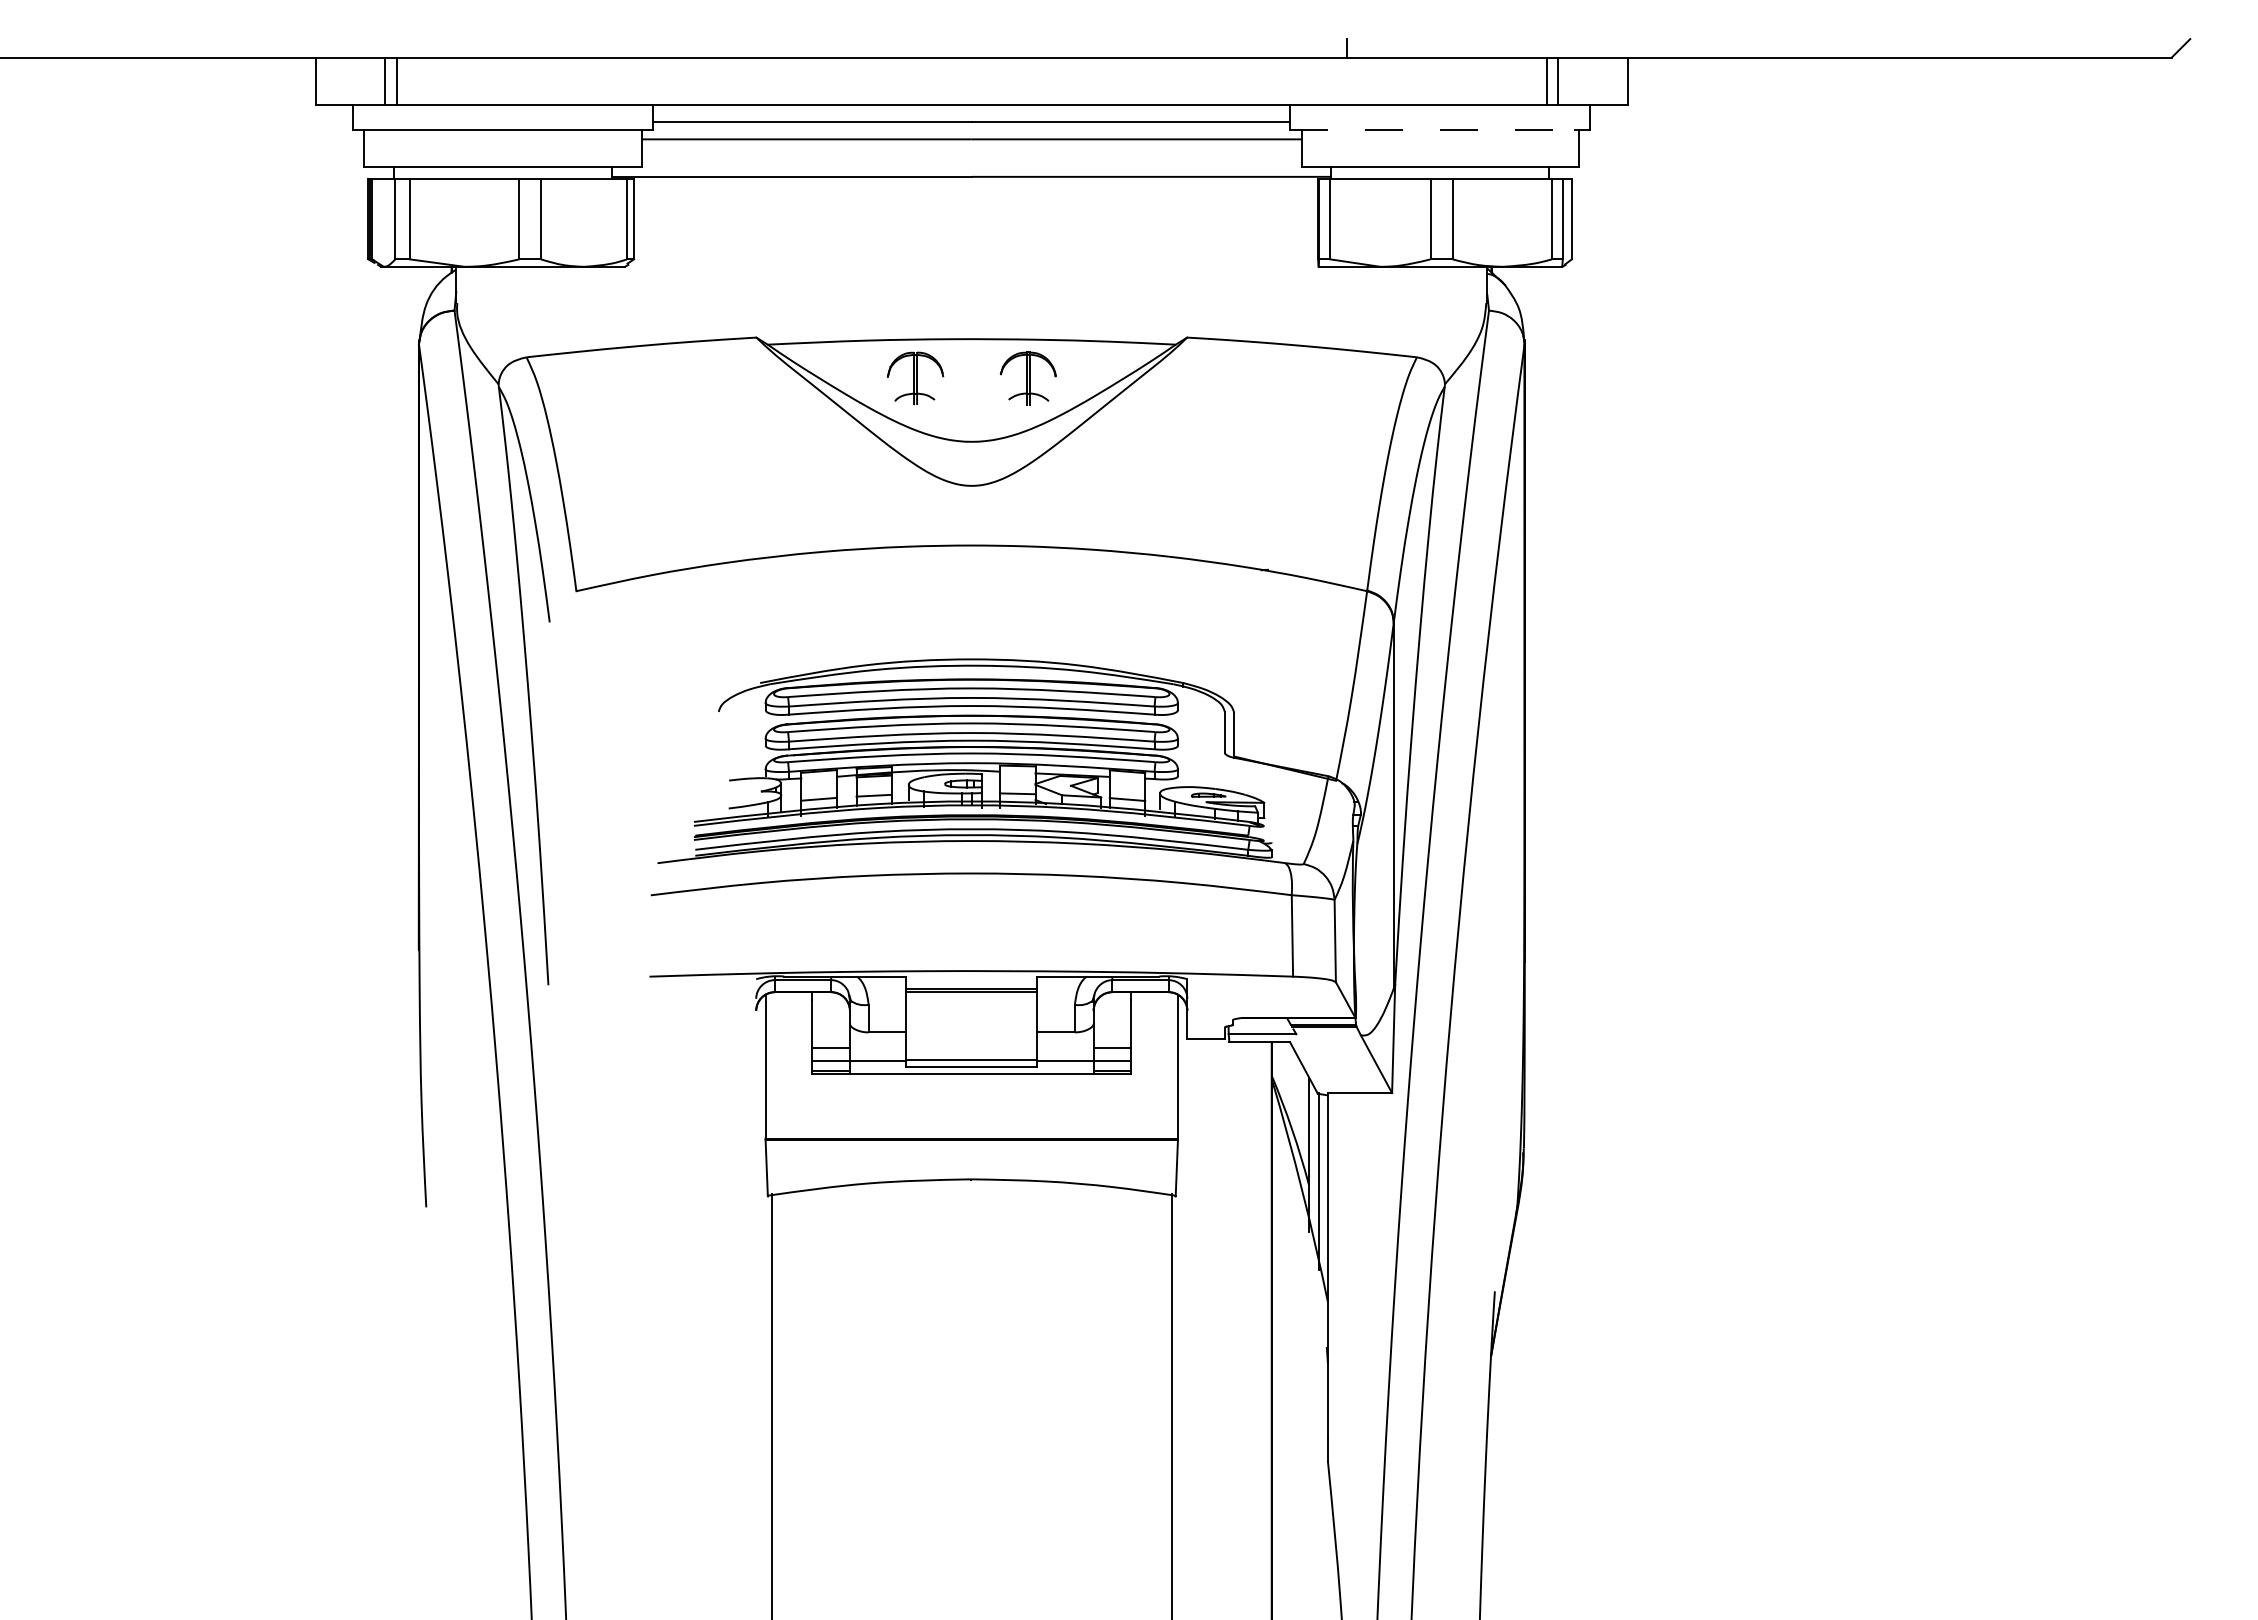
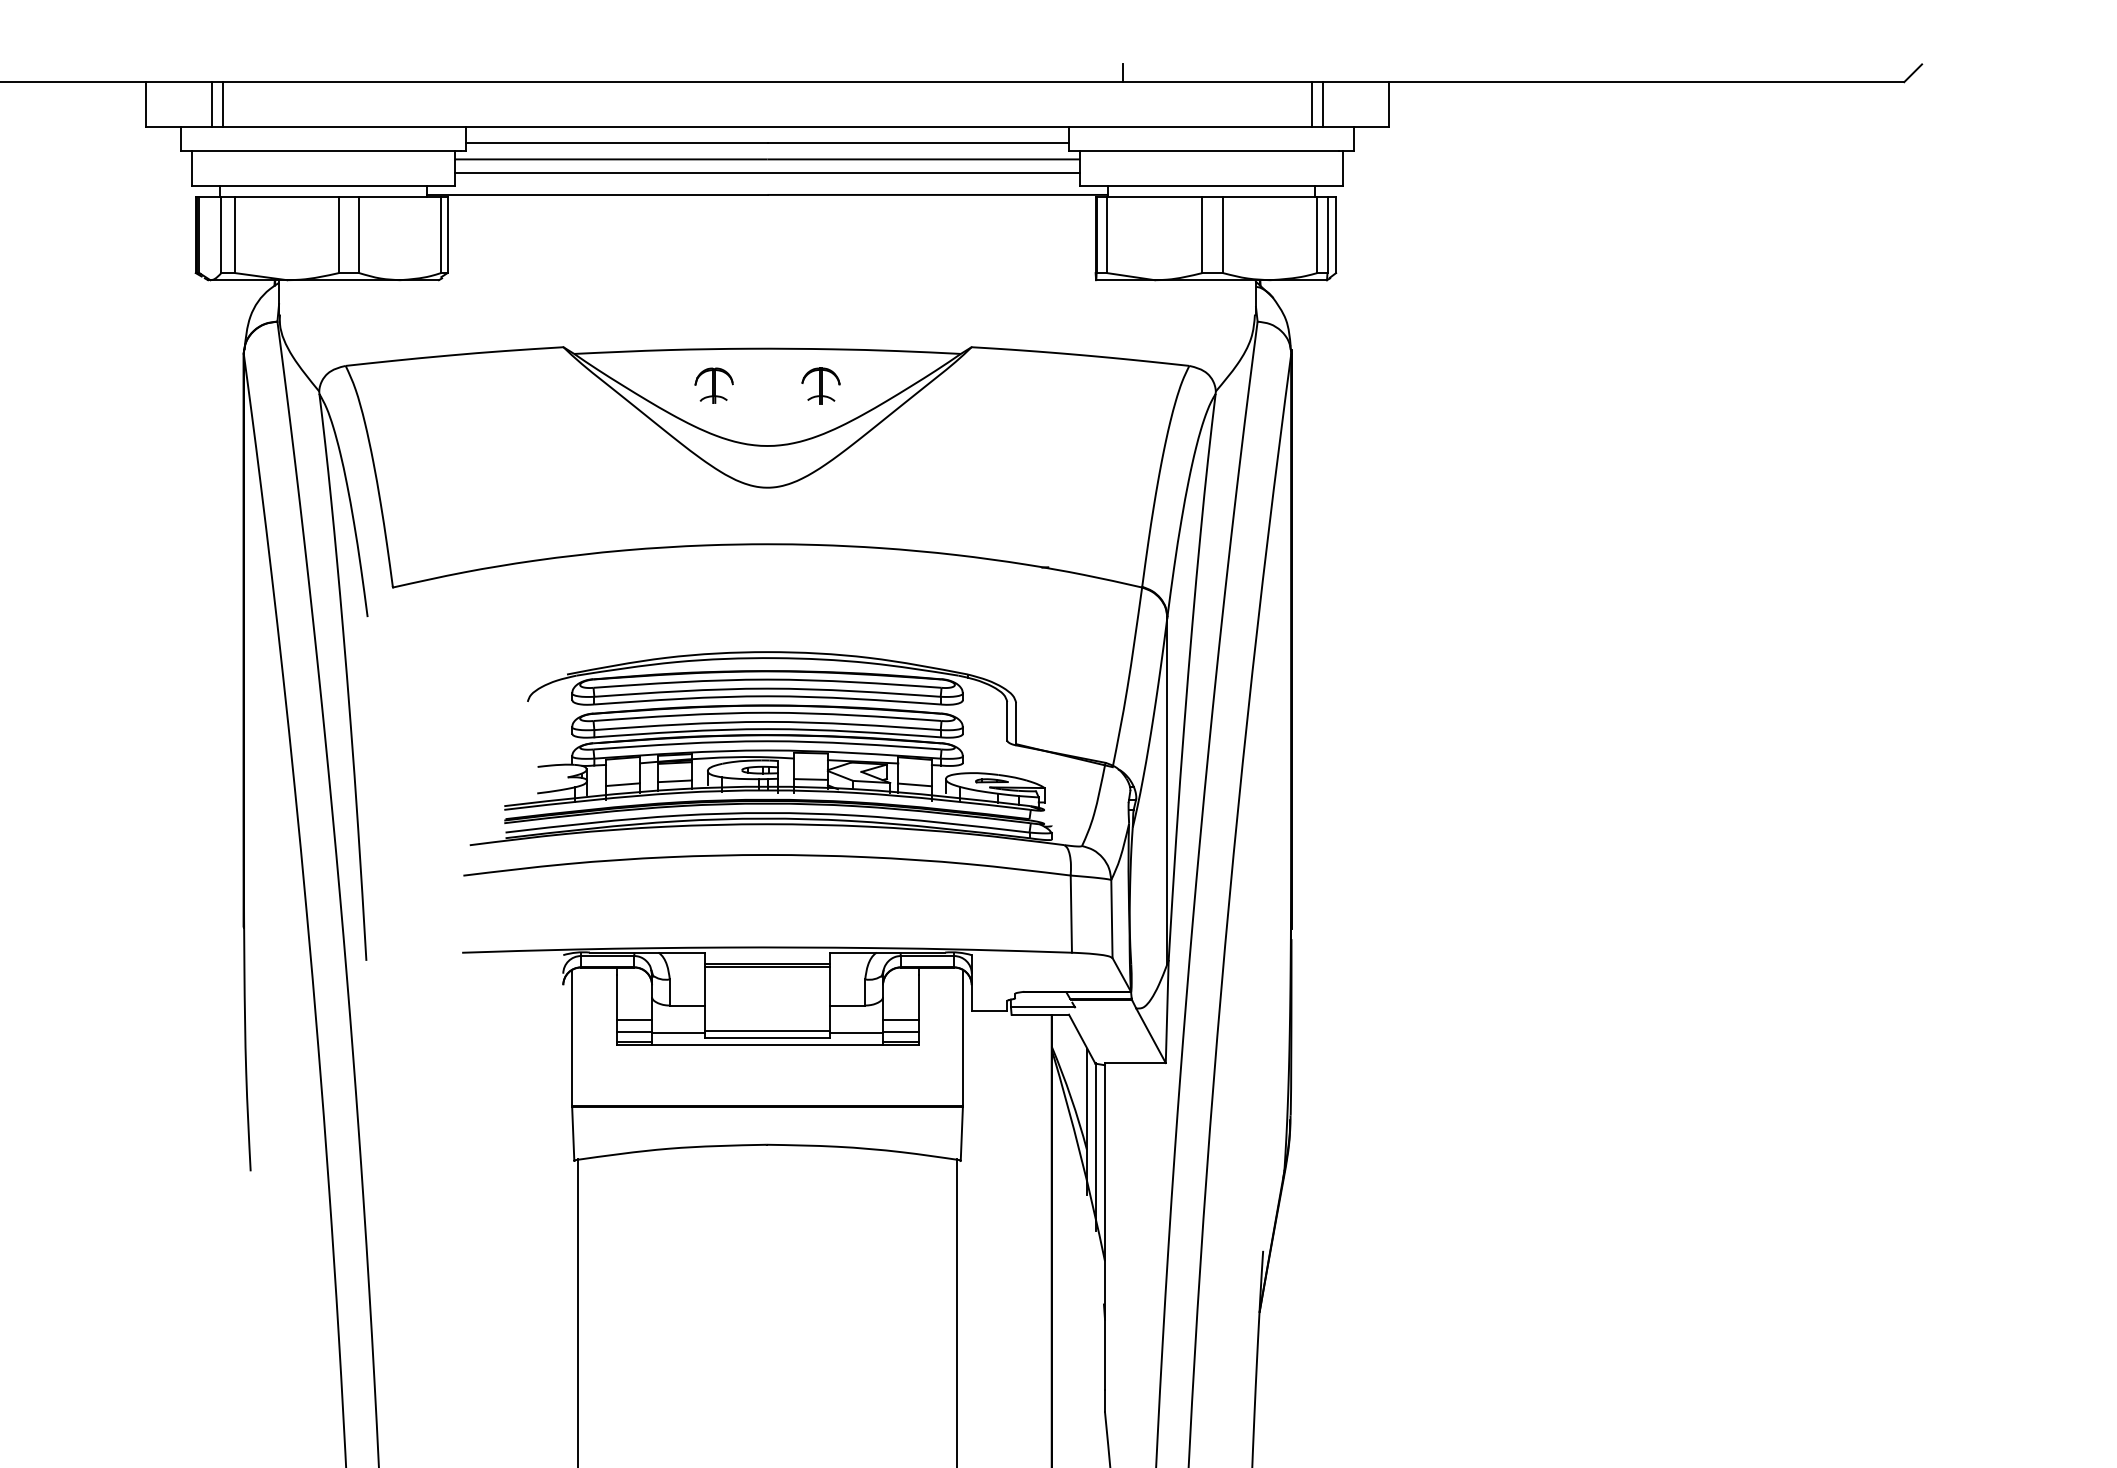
line: (1433, 130) -> (1205, 151), dashed -> solid
line: (971, 153) -> (767, 172), added
part: (915, 378) -> (714, 385), size x0.71
part: (1027, 378) -> (820, 385), size x0.71

